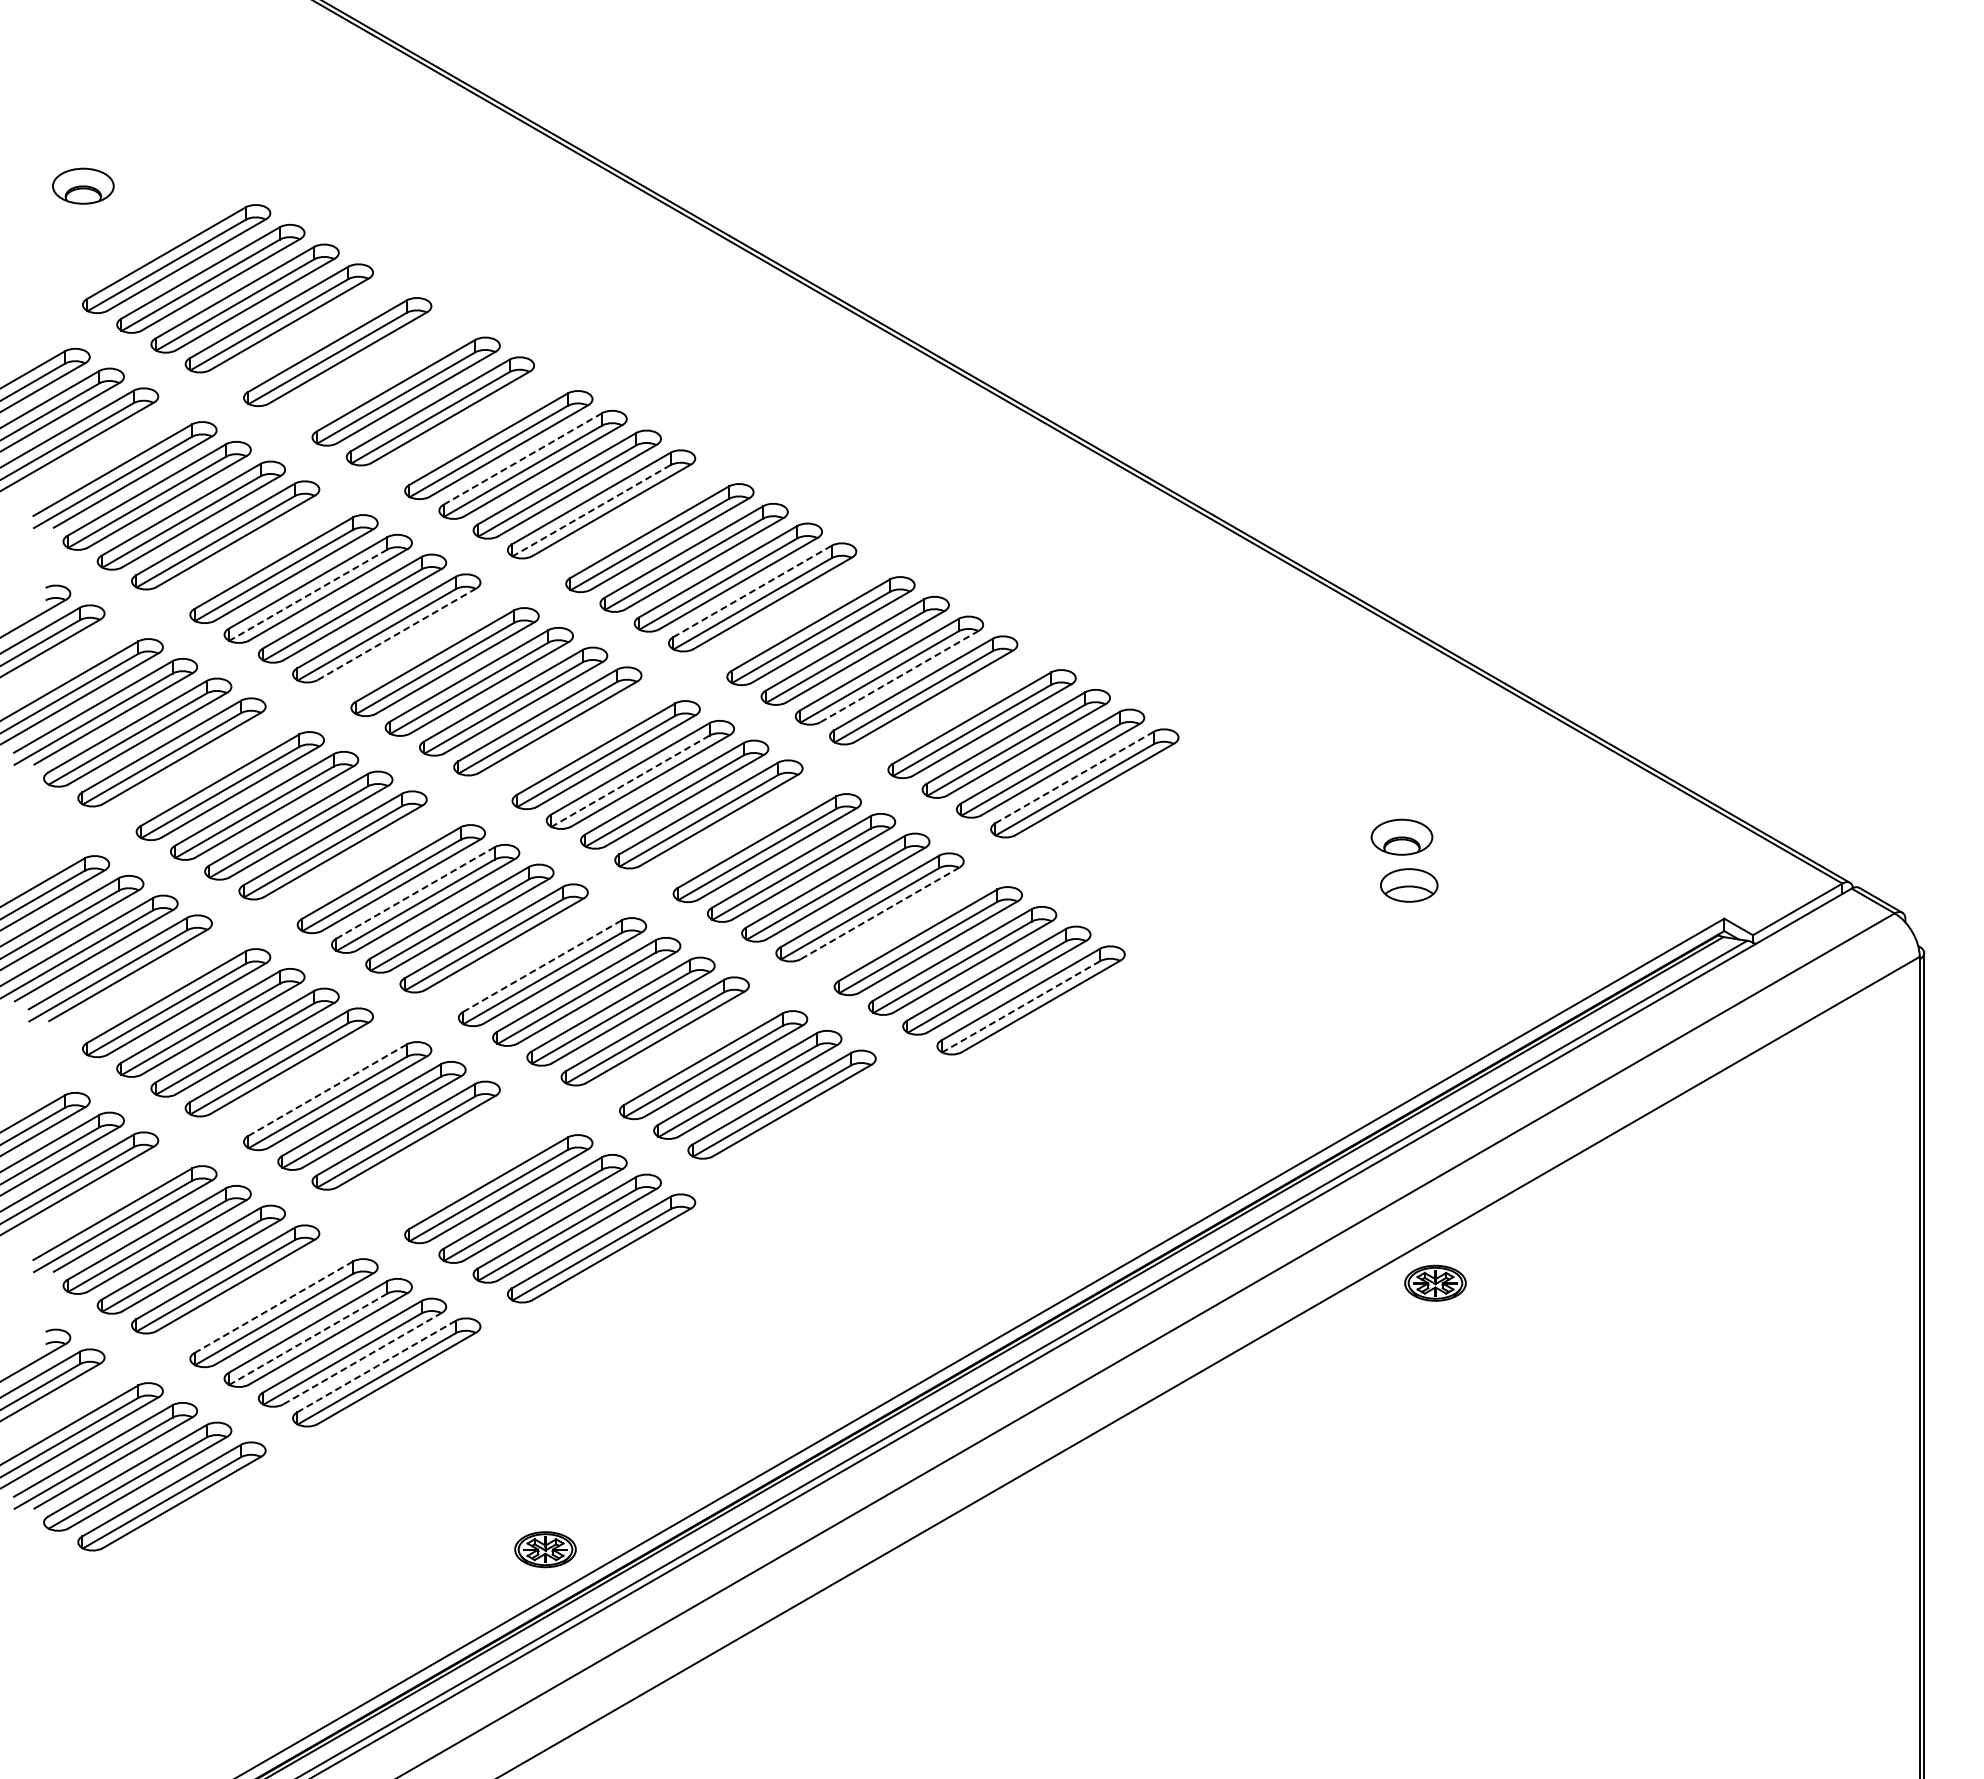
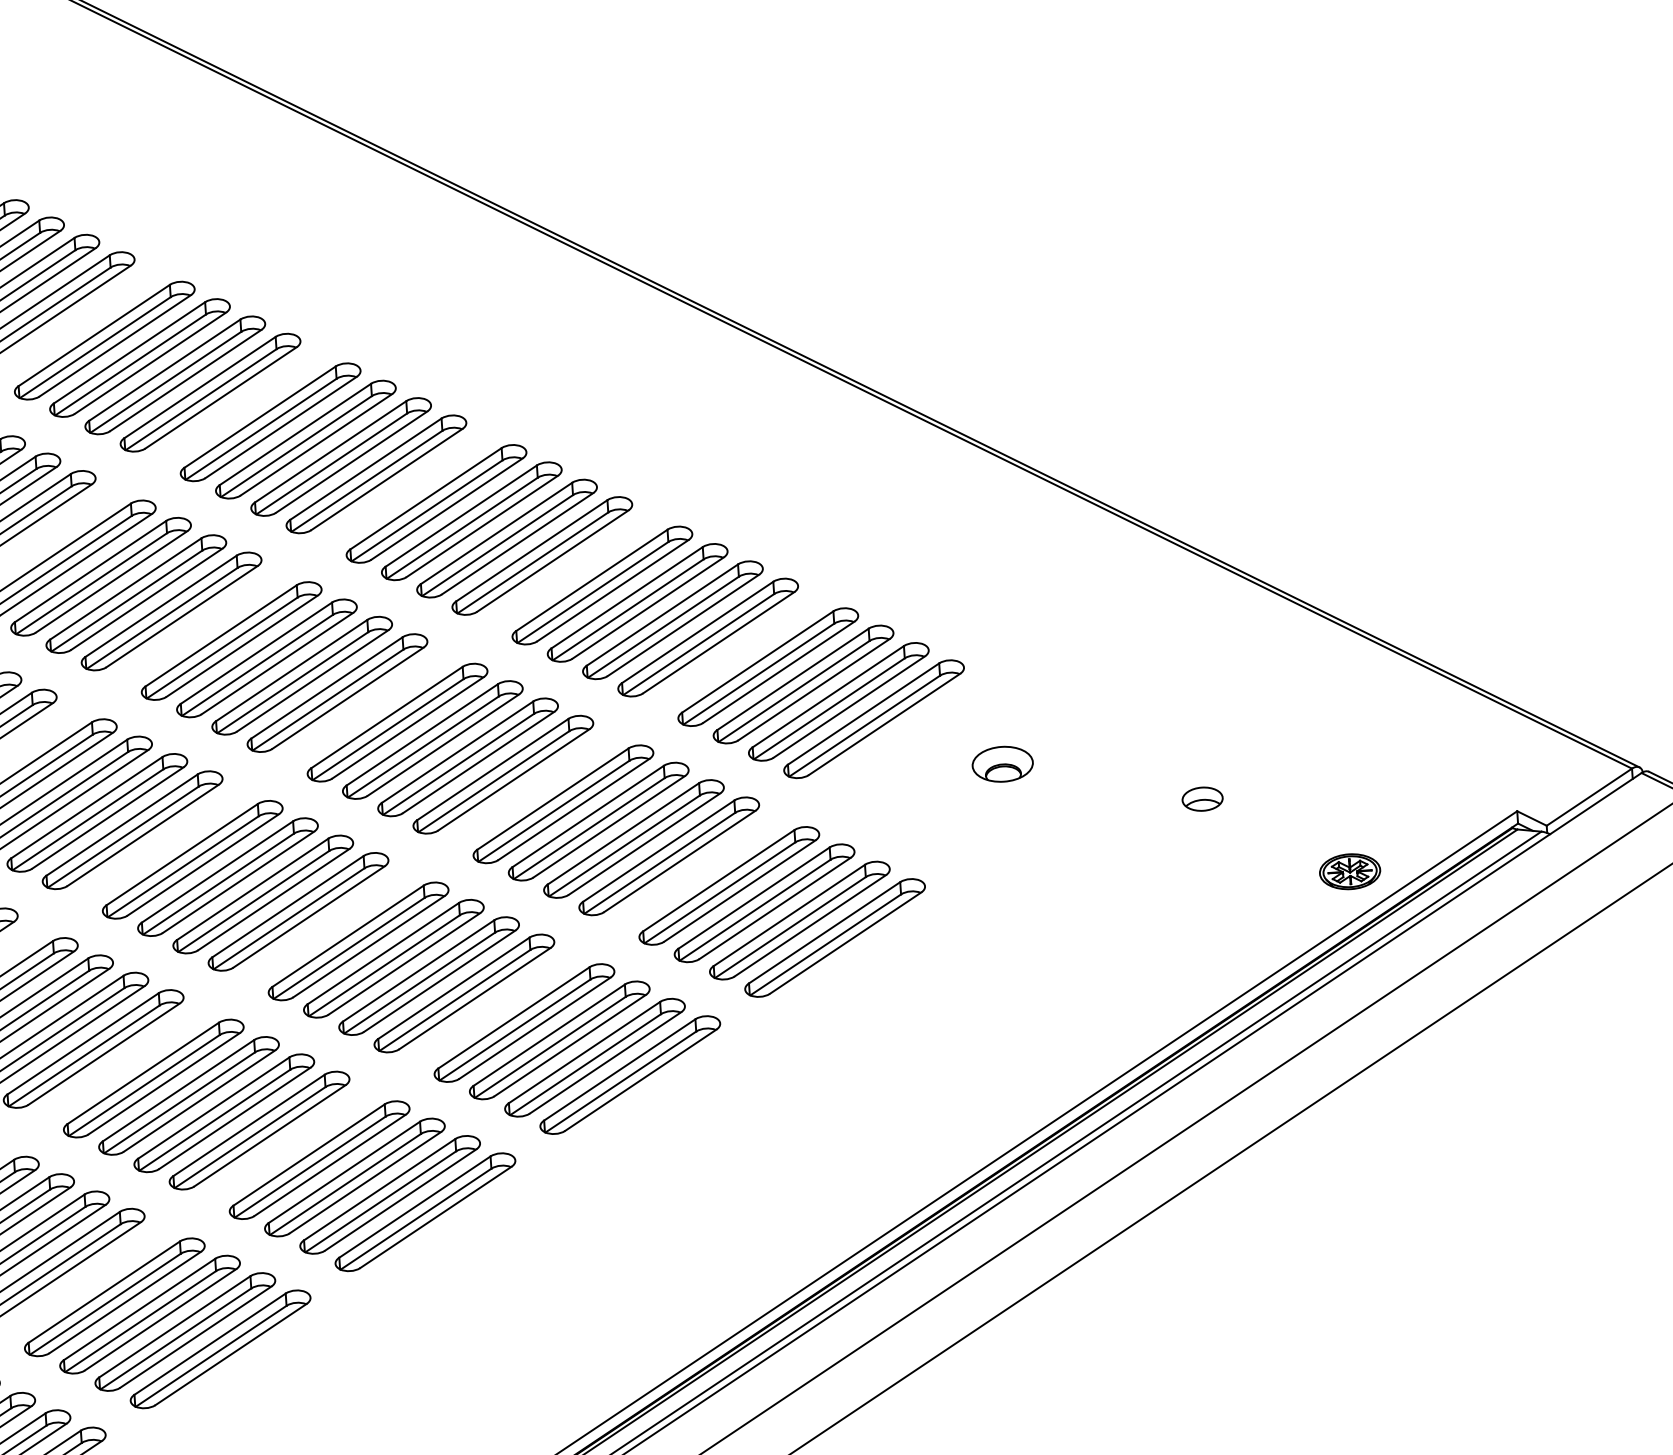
part: (371, 371) -> (139, 357), added
line: (522, 458) -> (295, 434), dashed -> solid
line: (591, 511) -> (366, 482), dashed -> solid
line: (752, 591) -> (531, 550), dashed -> solid
line: (307, 595) -> (90, 584), dashed -> solid
line: (396, 634) -> (181, 616), dashed -> solid
line: (899, 676) -> (683, 625), dashed -> solid
line: (1074, 777) -> (863, 714), dashed -> solid
line: (630, 781) -> (423, 747), dashed -> solid
part: (1401, 836) -> (1002, 763), moved
part: (1409, 885) -> (1202, 799), size x0.71
line: (415, 893) -> (217, 872), dashed -> solid
line: (880, 913) -> (680, 861), dashed -> solid
line: (542, 966) -> (348, 936), dashed -> solid
line: (1020, 1007) -> (825, 945), dashed -> solid
line: (327, 1090) -> (143, 1073), dashed -> solid
part: (815, 1124) -> (629, 1075), added
part: (439, 1155) -> (258, 1130), added
part: (1435, 1282) -> (1350, 870), moved
line: (273, 1307) -> (104, 1292), dashed -> solid
line: (307, 1339) -> (139, 1321), dashed -> solid
line: (362, 1358) -> (195, 1337), dashed -> solid
line: (376, 1366) -> (210, 1344), dashed -> solid

